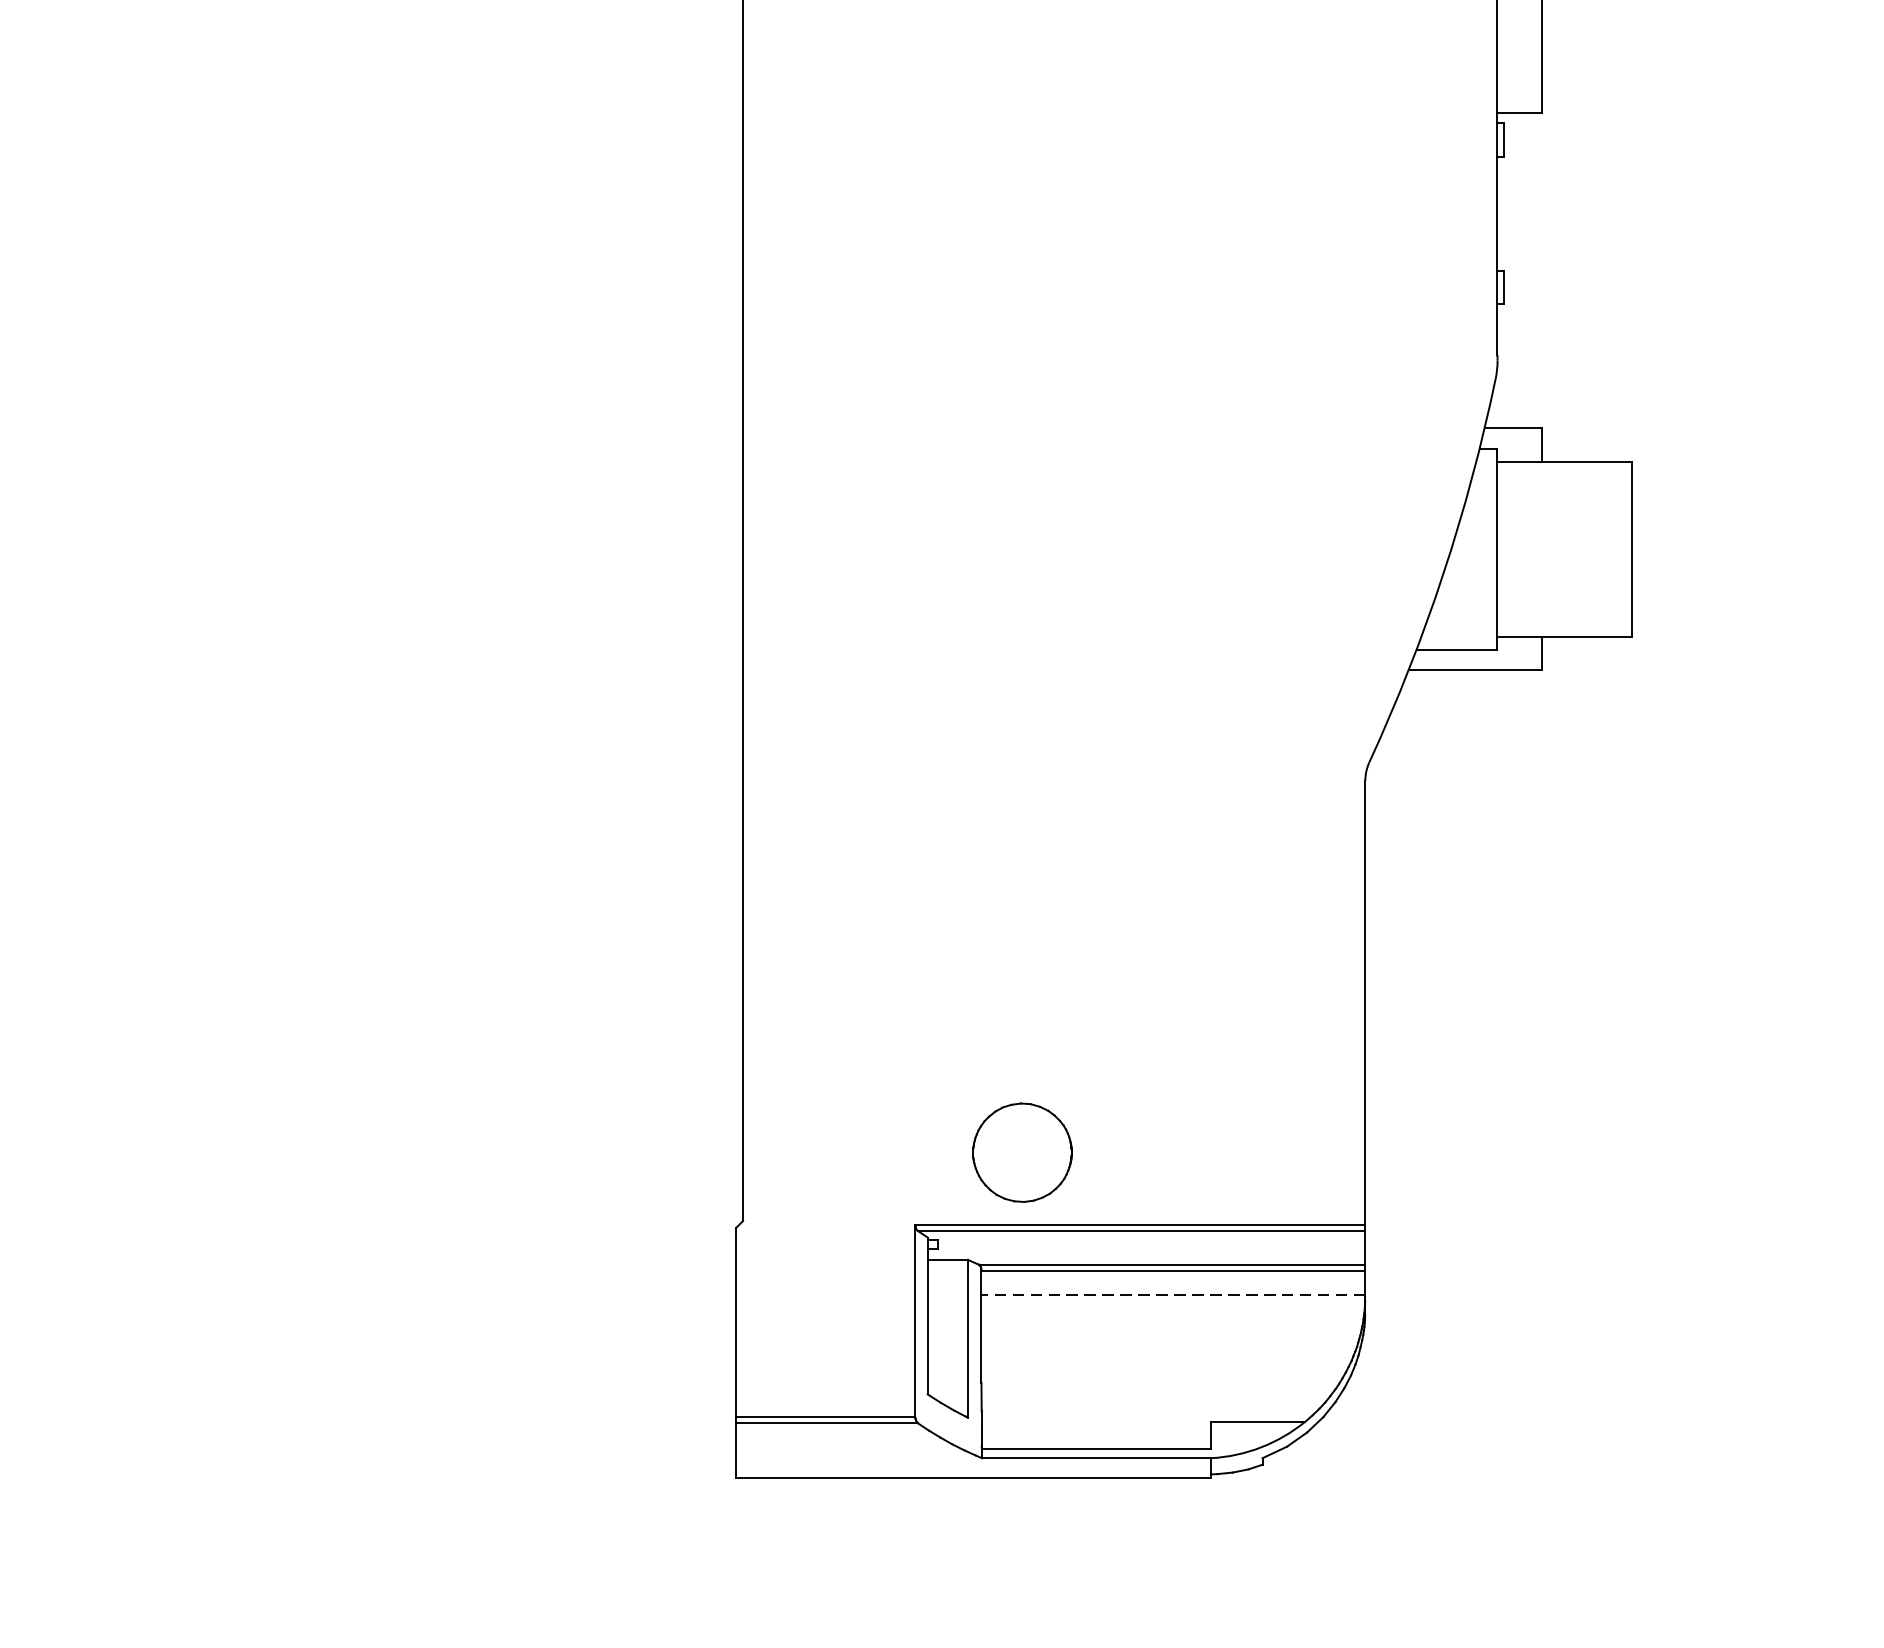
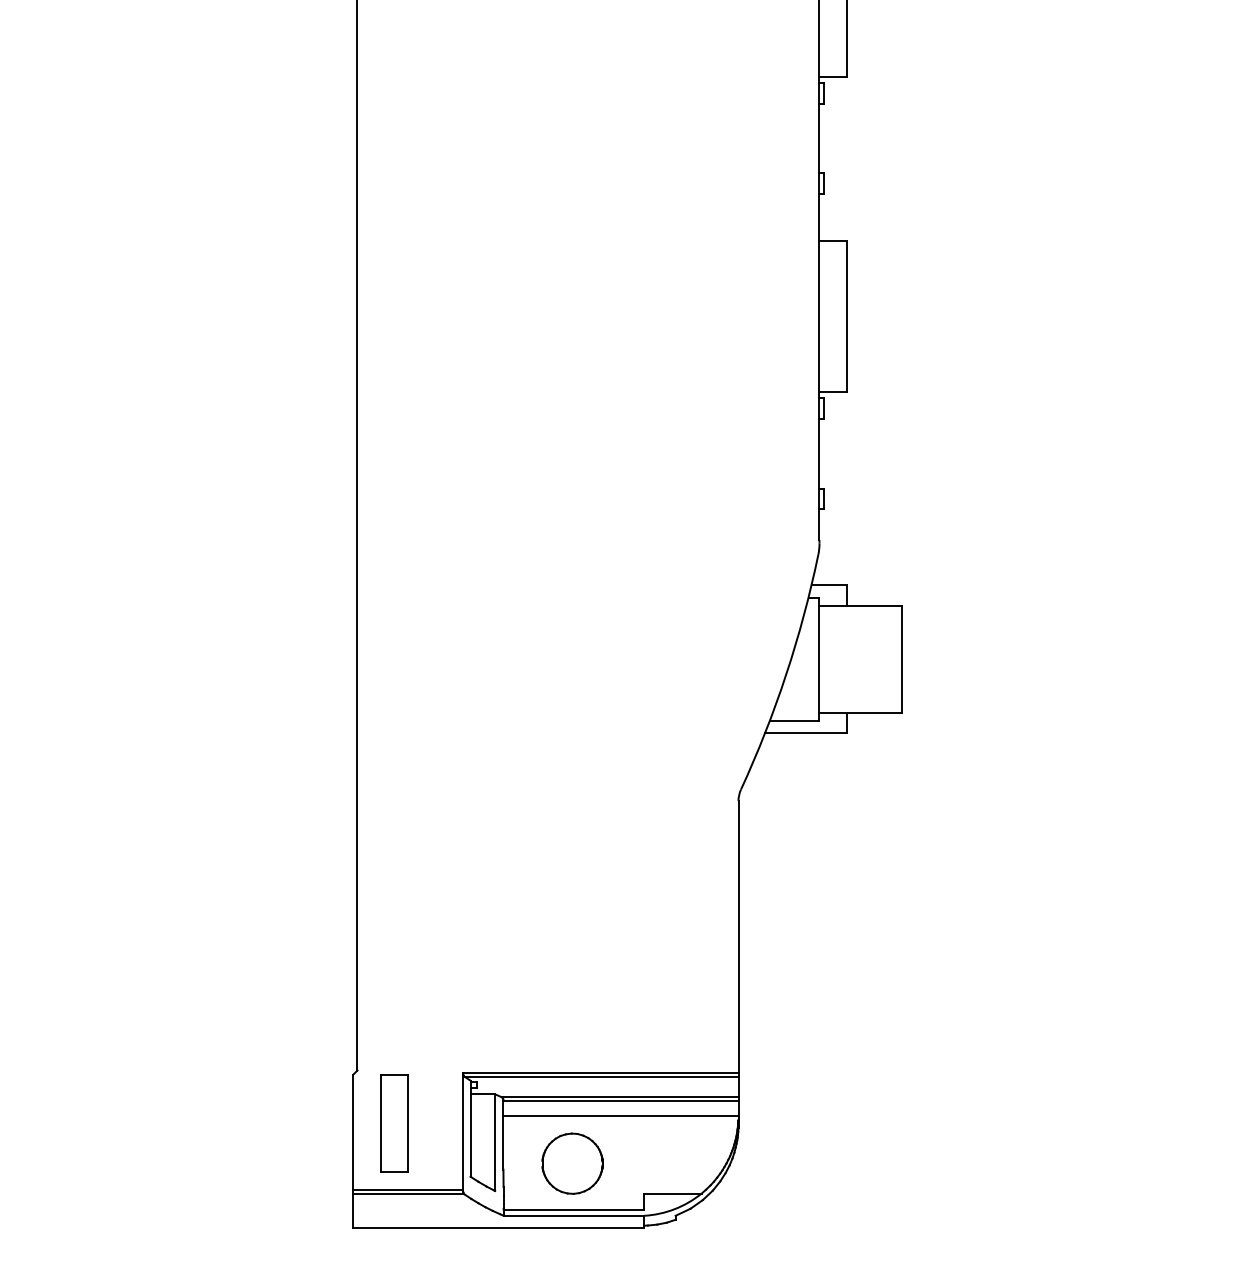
part: (1022, 1152) -> (572, 1163), moved
line: (1172, 1294) -> (620, 1115), dashed -> solid
part: (803, 1307) -> (394, 1123), added

